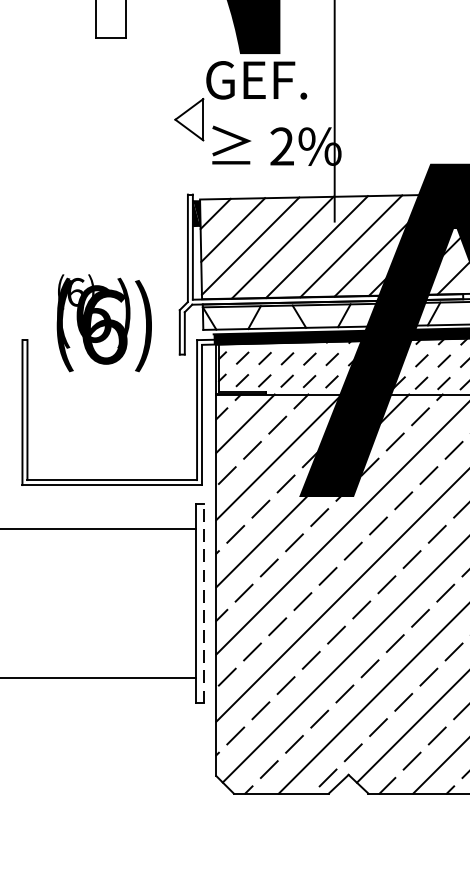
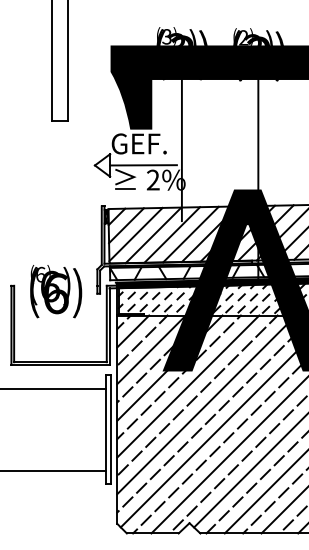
line: (264, 119) -> (143, 165), added
part: (104, 323) -> (56, 291), moved
line: (203, 603) -> (110, 429), dashed -> solid

